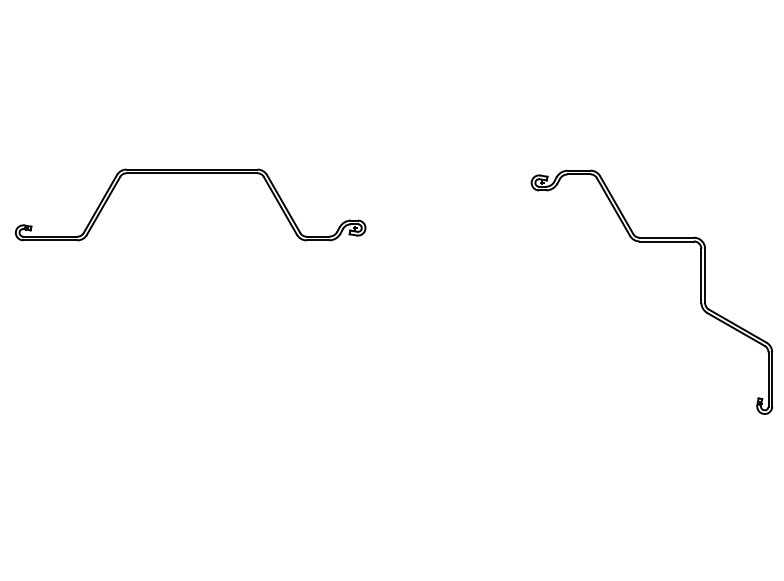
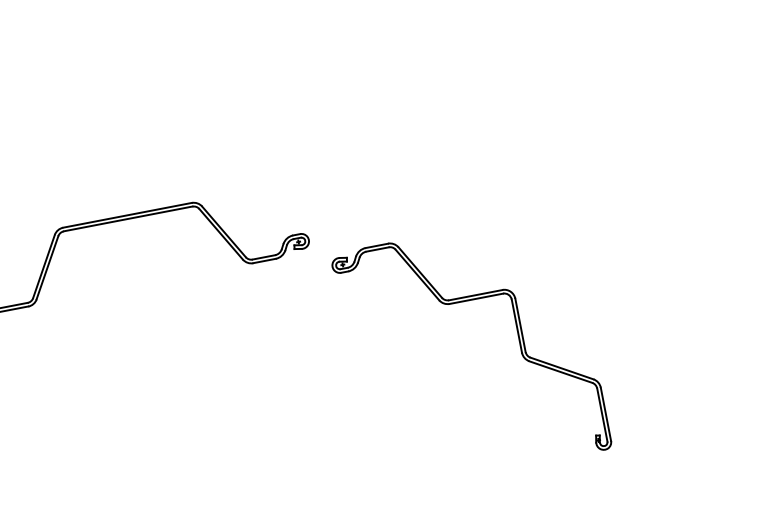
part: (651, 242) -> (461, 302), moved

